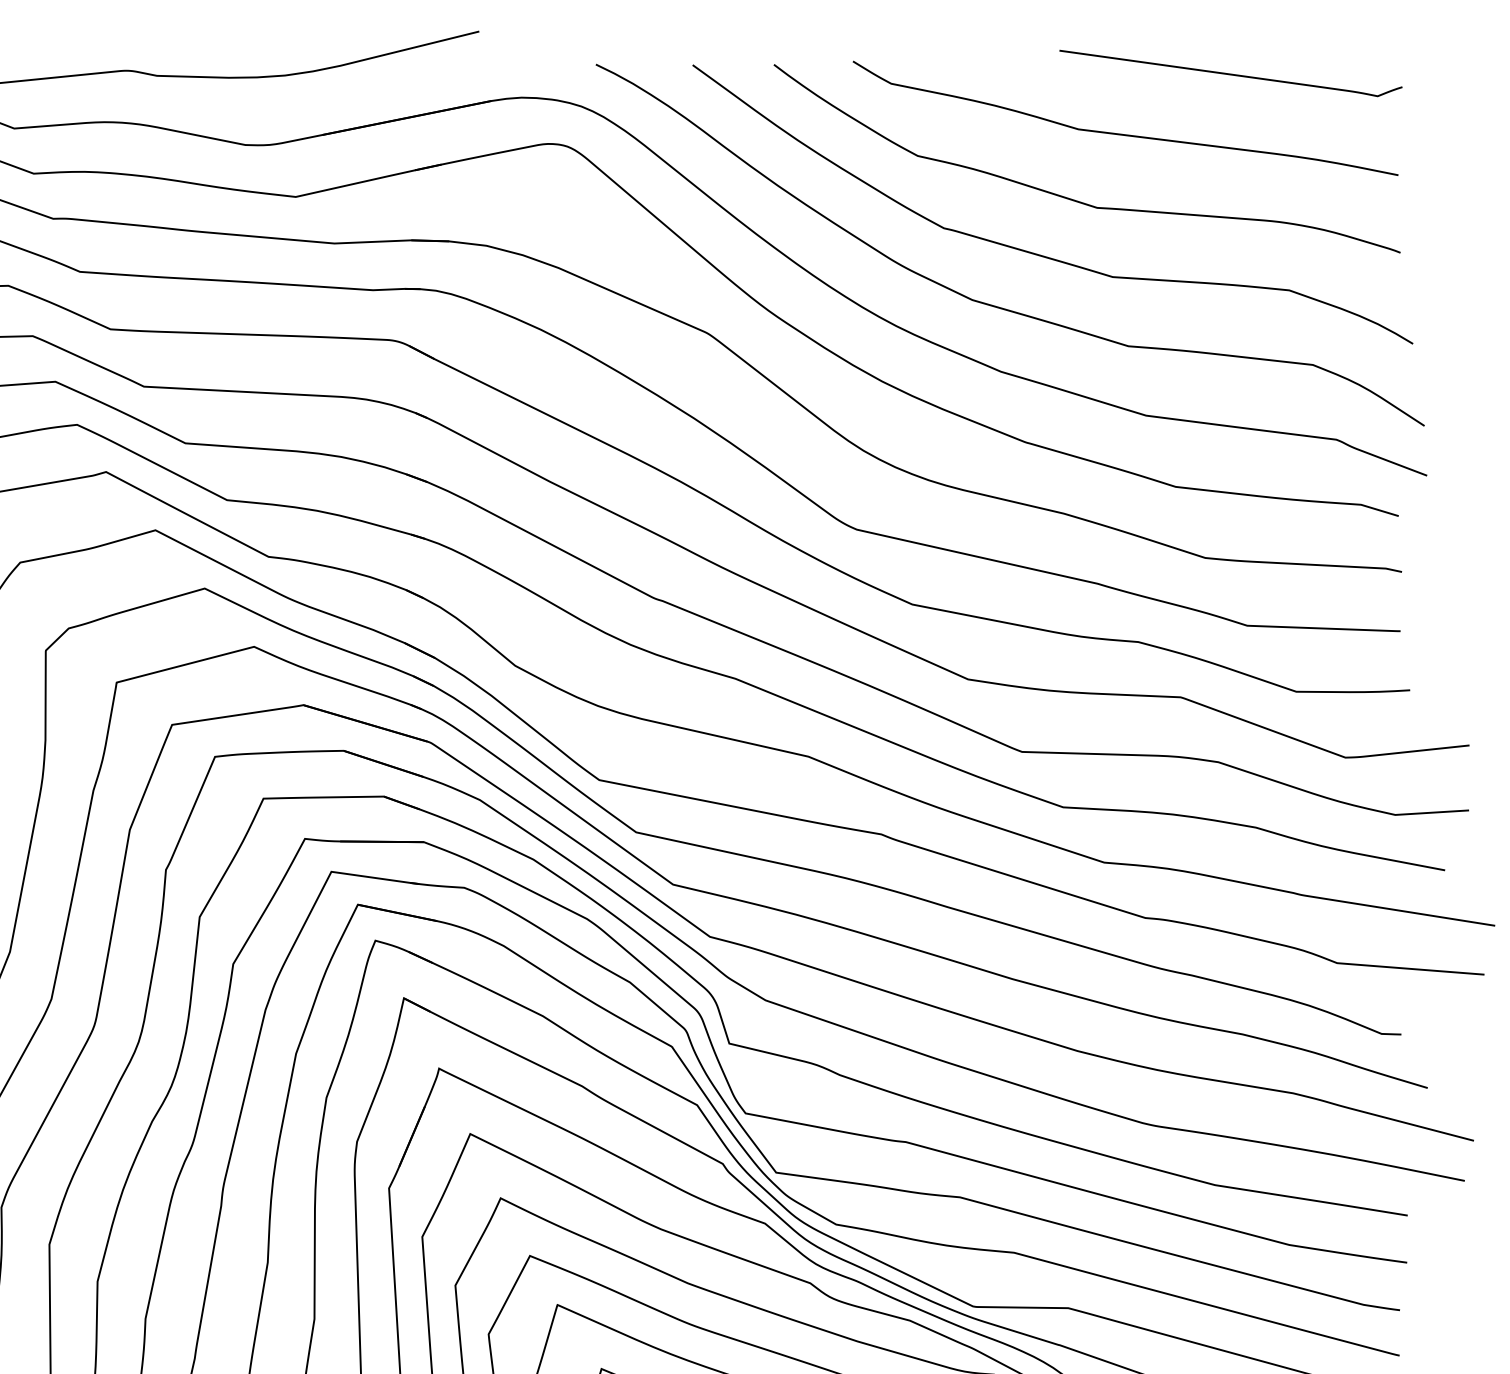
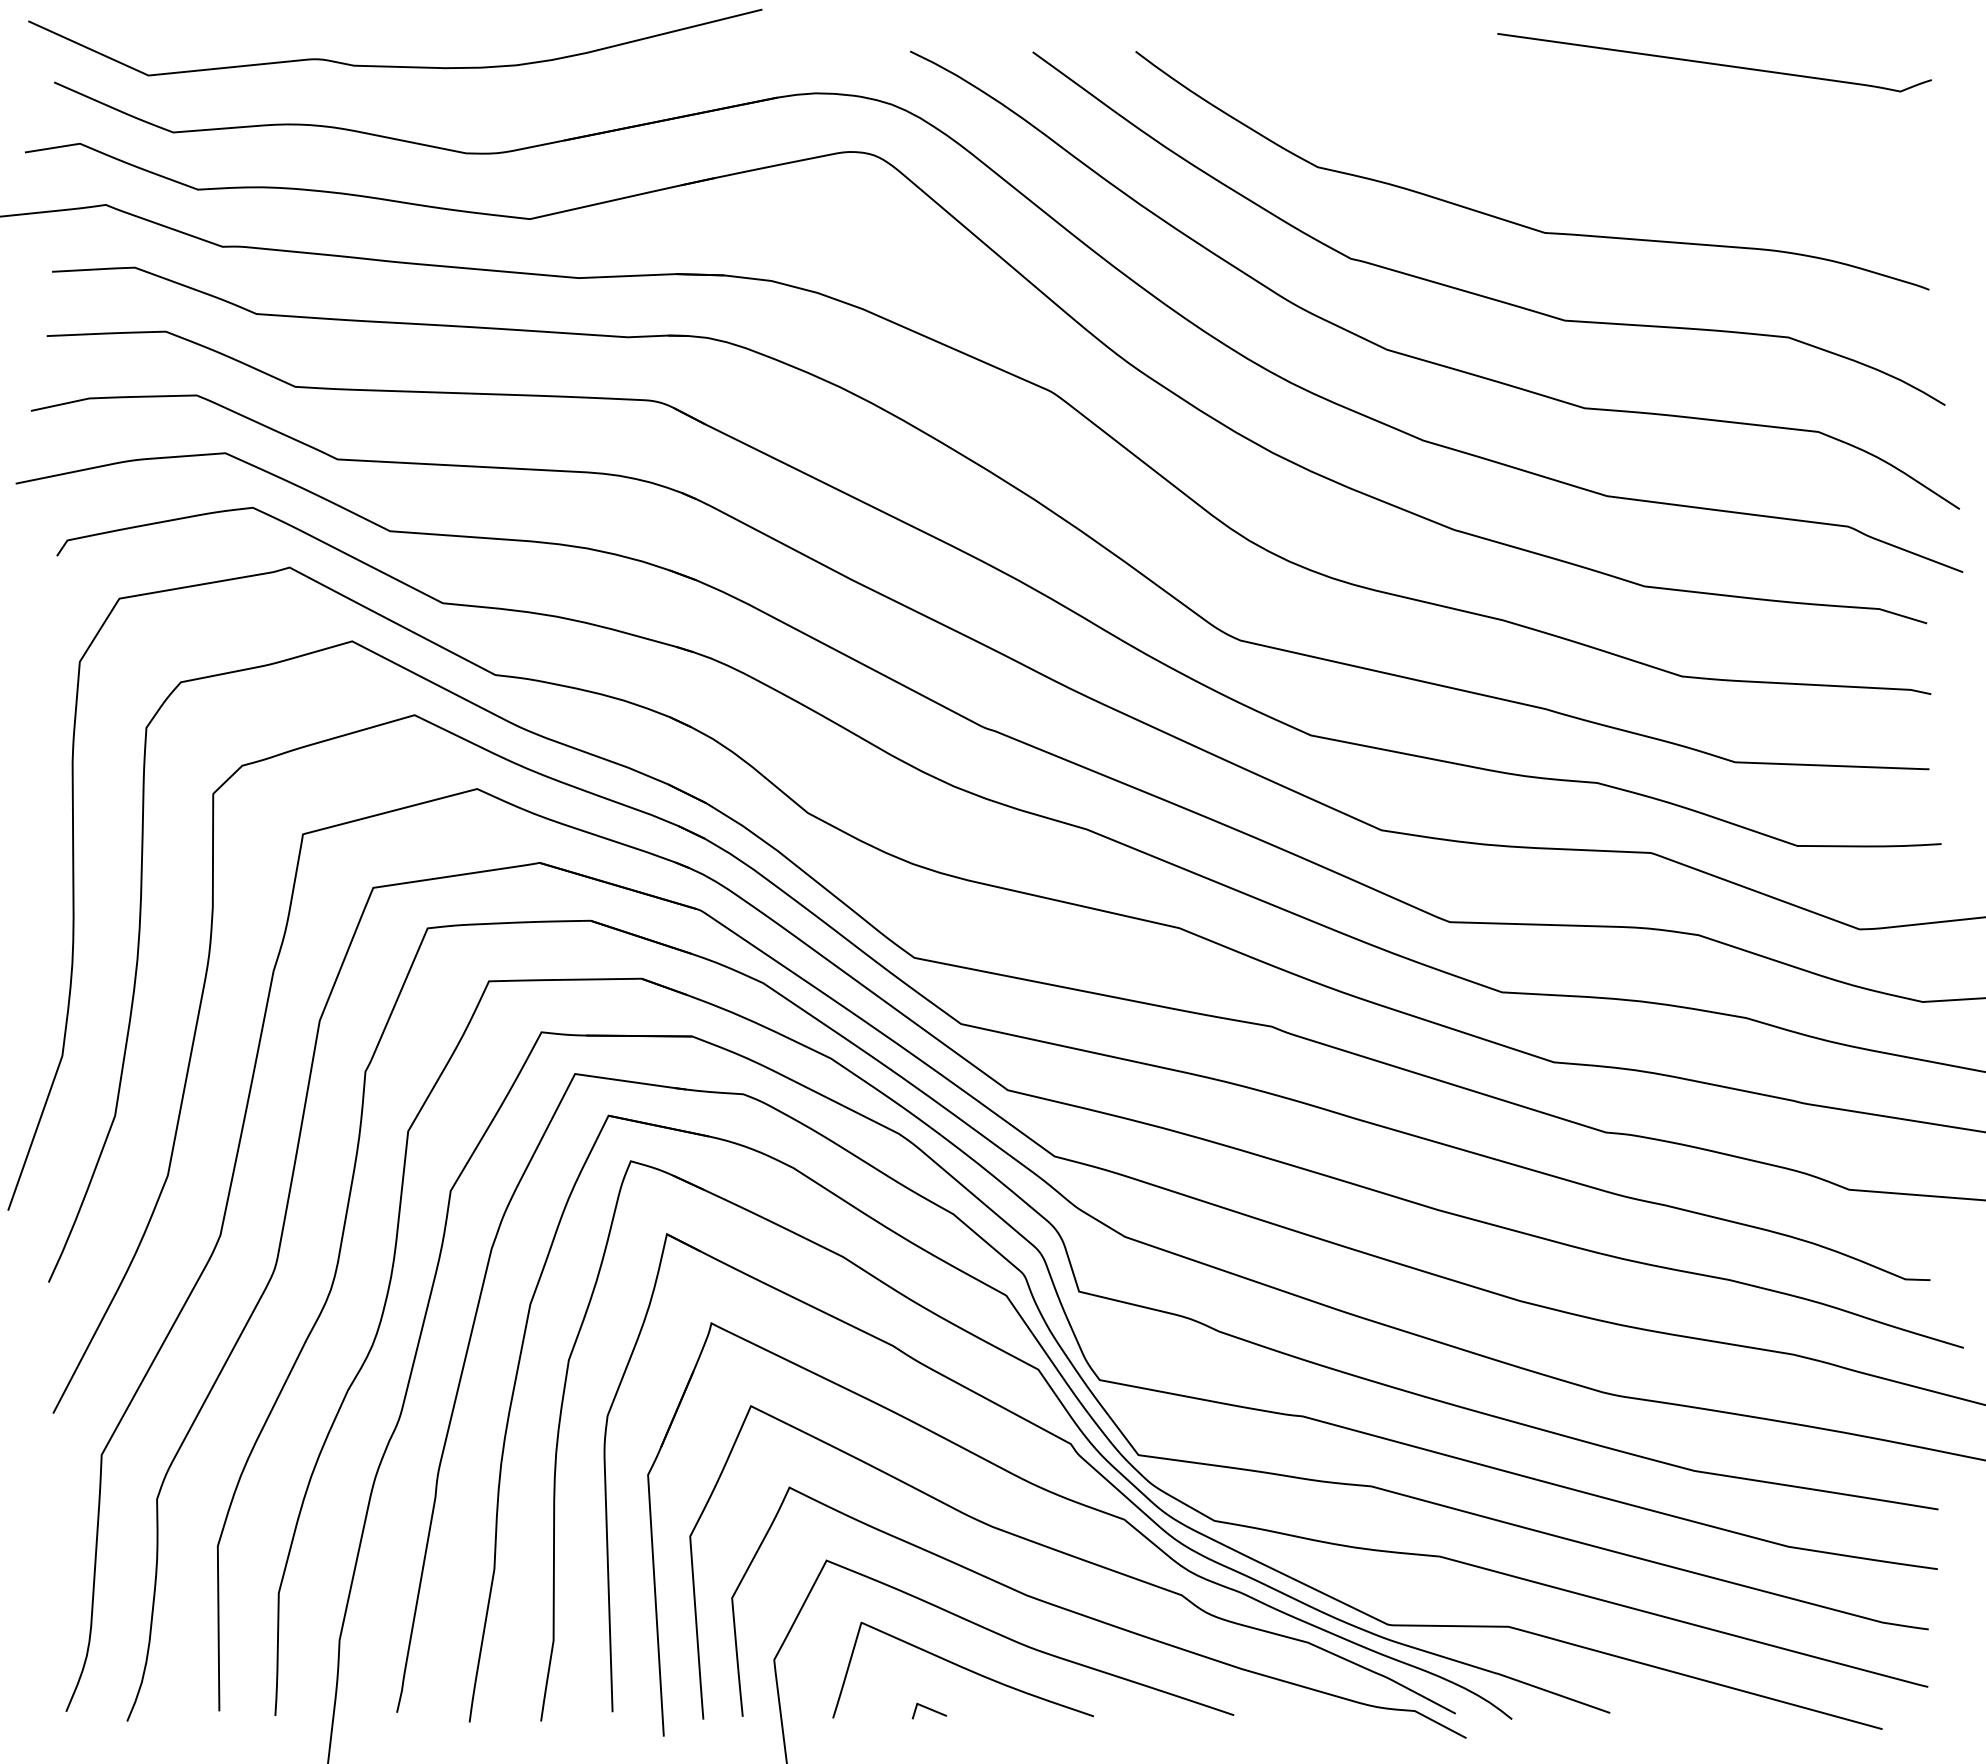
curve: (1125, 134) -> (1580, 139), removed

